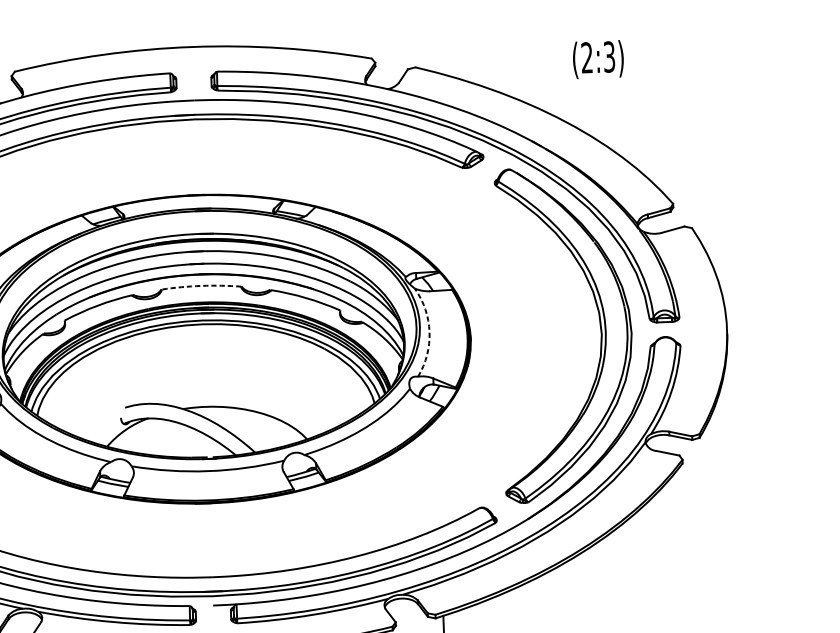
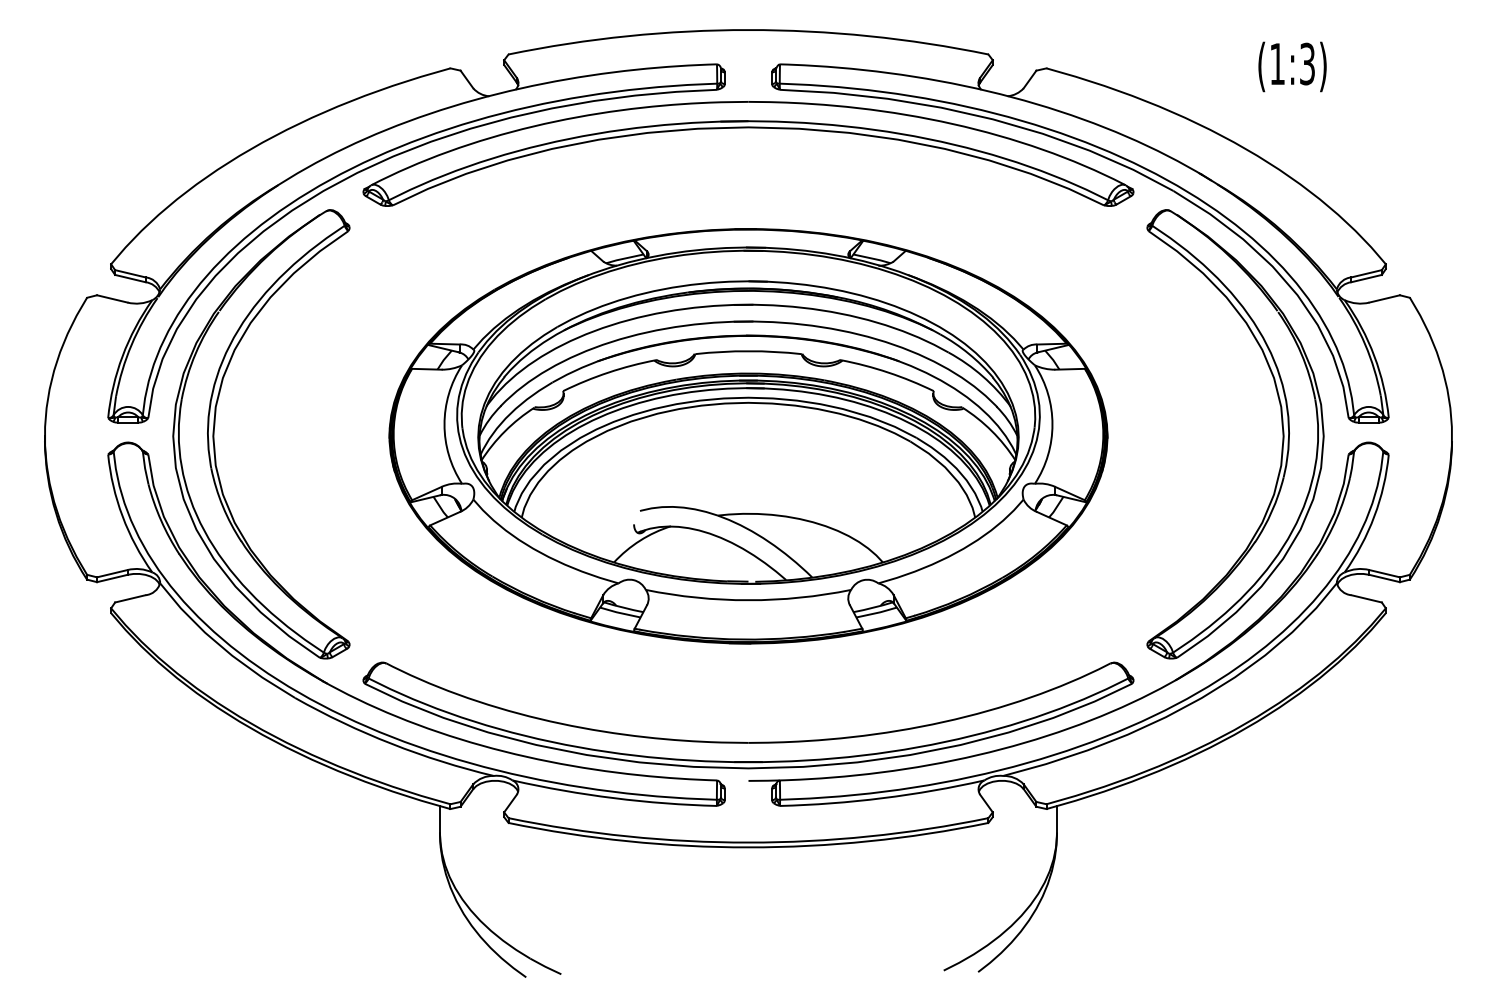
text: (587, 57) -> (1277, 63), (2:3) -> (1:3)
arc: (201, 286) -> (748, 351), dashed -> solid
arc: (429, 332) -> (1052, 424), dashed -> solid

